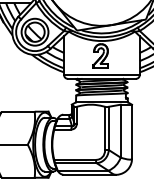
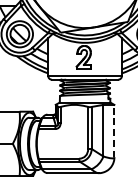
line: (132, 131) -> (114, 130), solid -> dashed

